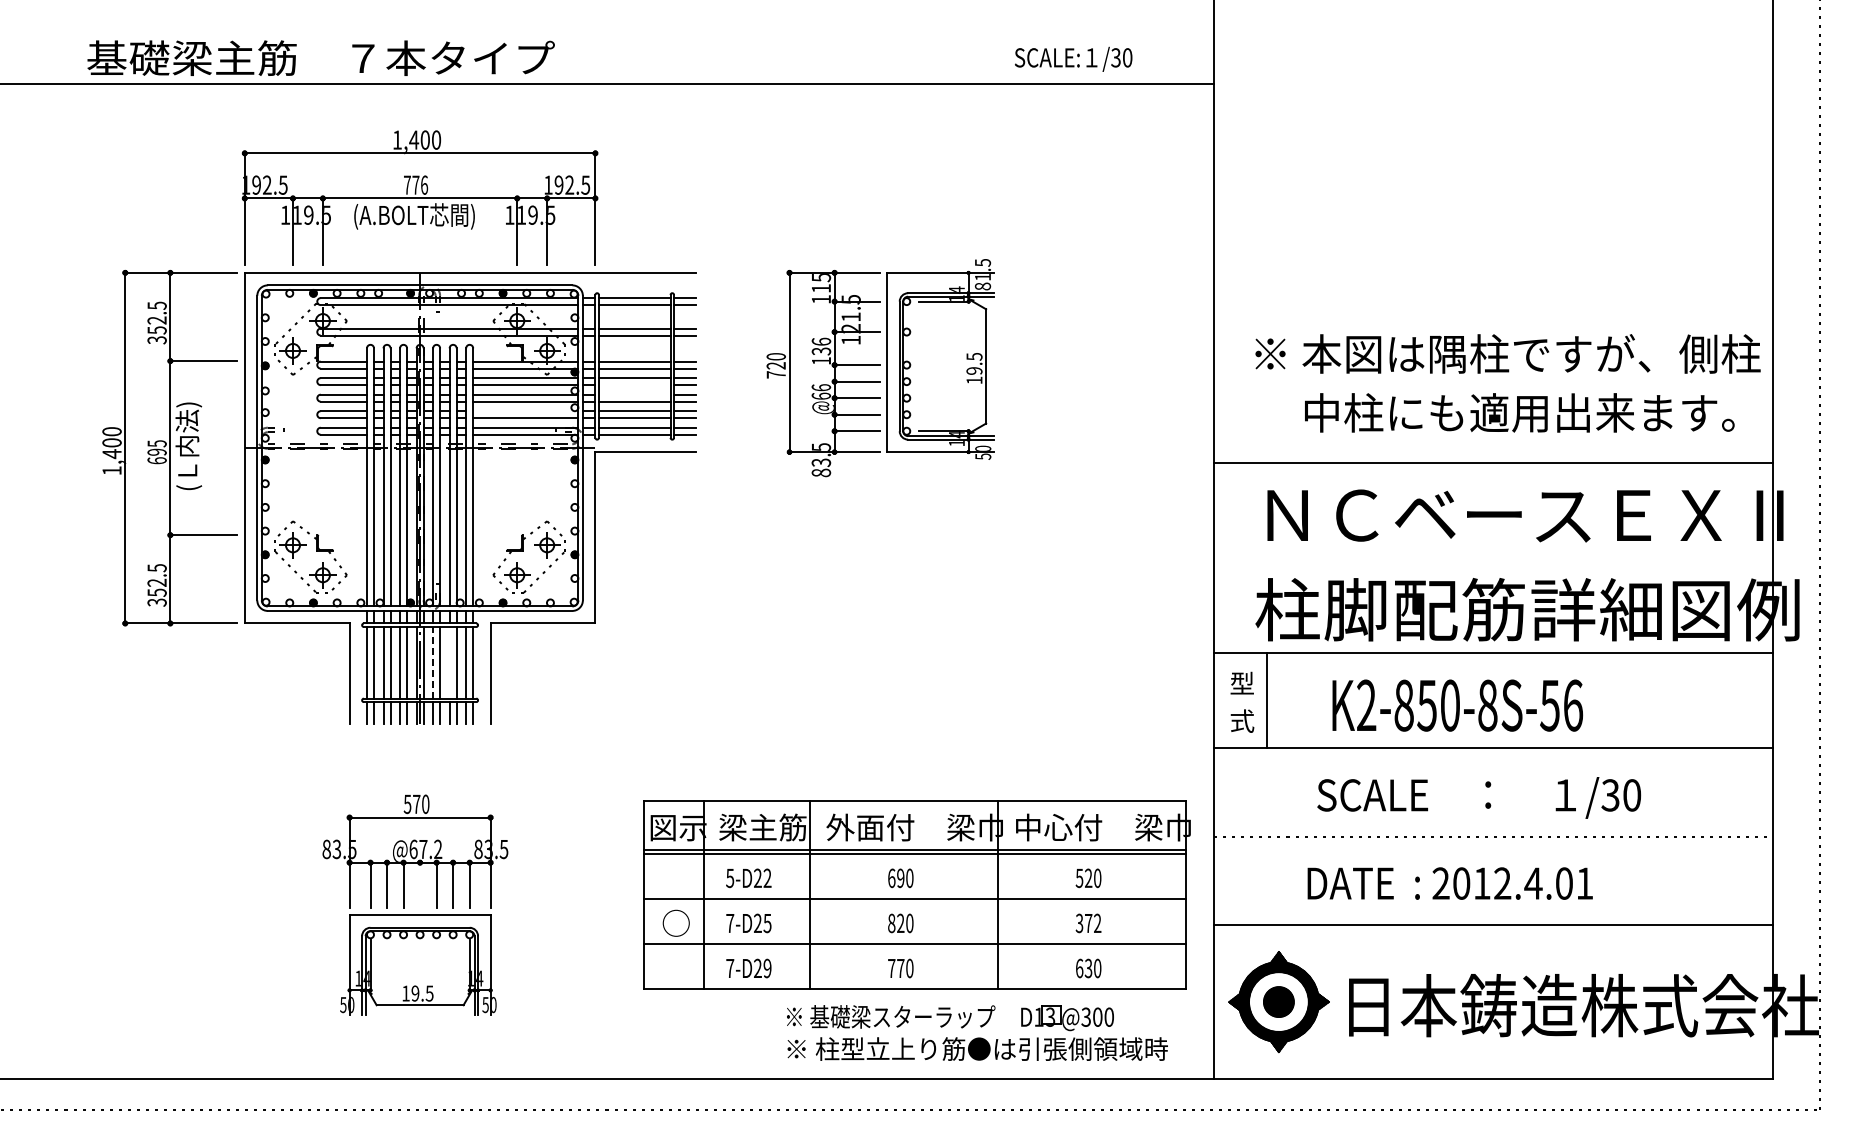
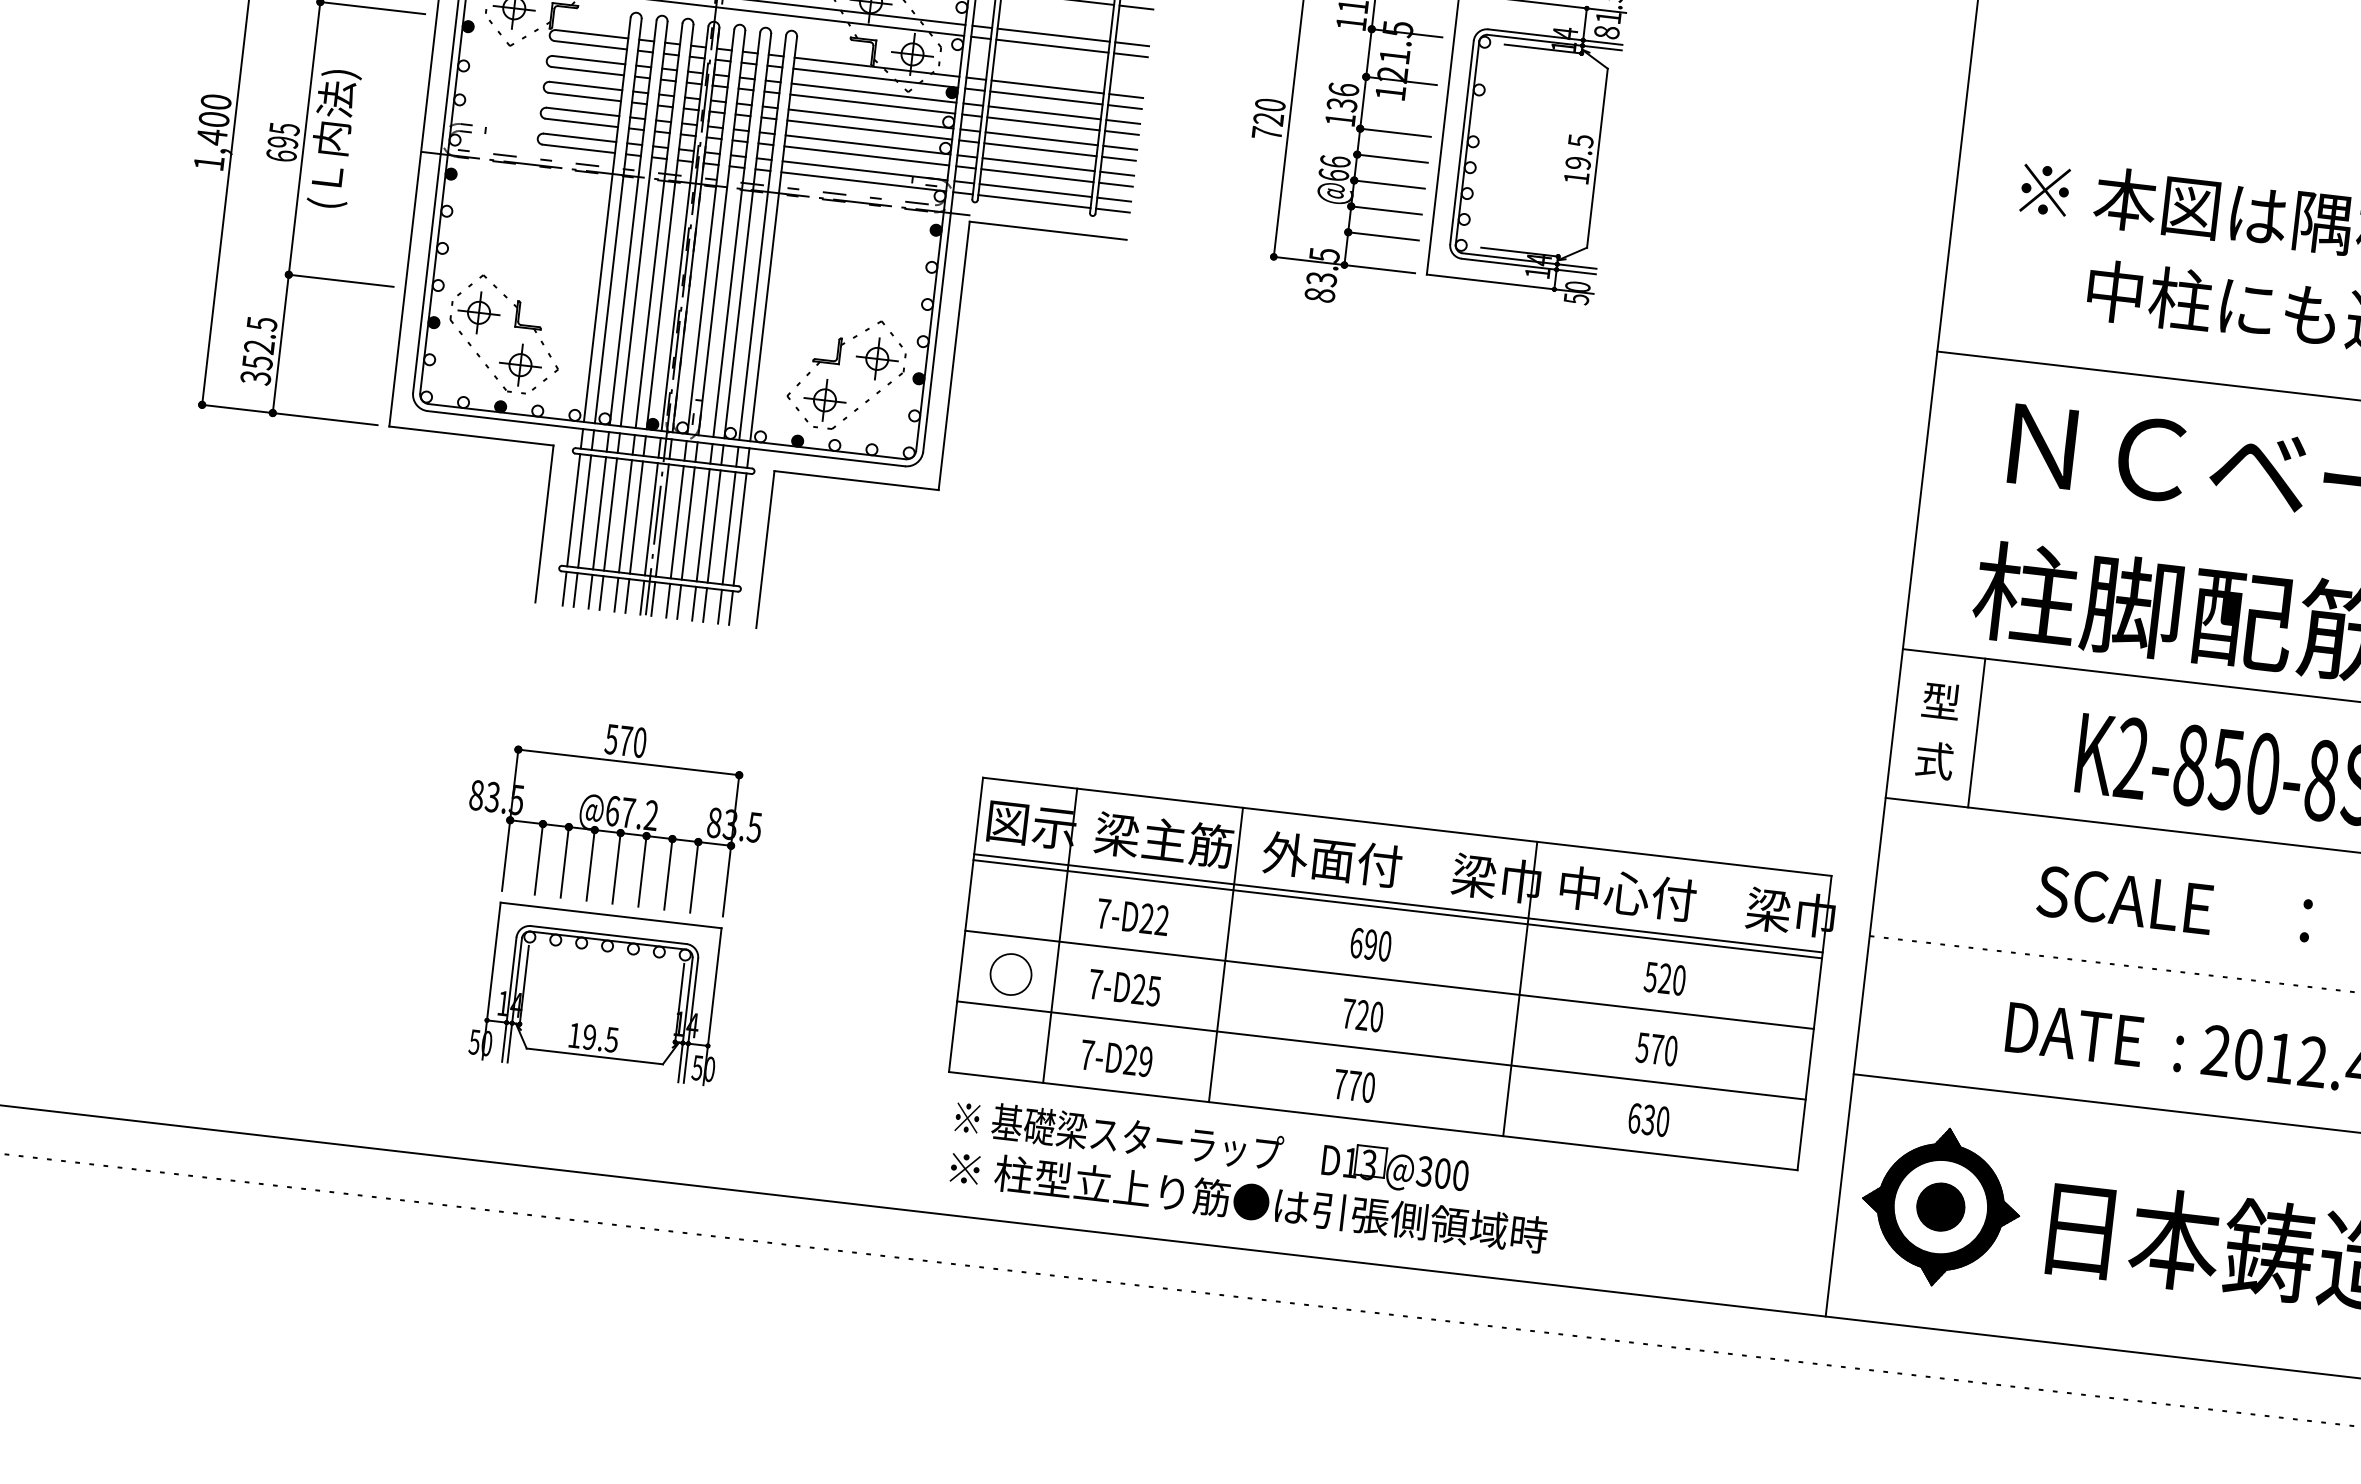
line: (634, 385) -> (1043, 124), added
line: (634, 394) -> (1041, 138), added
line: (525, 411) -> (867, 145), added
line: (433, 662) -> (677, 521), dashed -> solid
line: (449, 662) -> (702, 524), added
text: (730, 878) -> (1104, 914), 5-D22 -> 7-D22
line: (420, 884) -> (617, 867), added
text: (891, 923) -> (1348, 1013), 820 -> 720
text: (1088, 923) -> (1656, 1049), 372 -> 570
part: (977, 1032) -> (1251, 1175), moved

